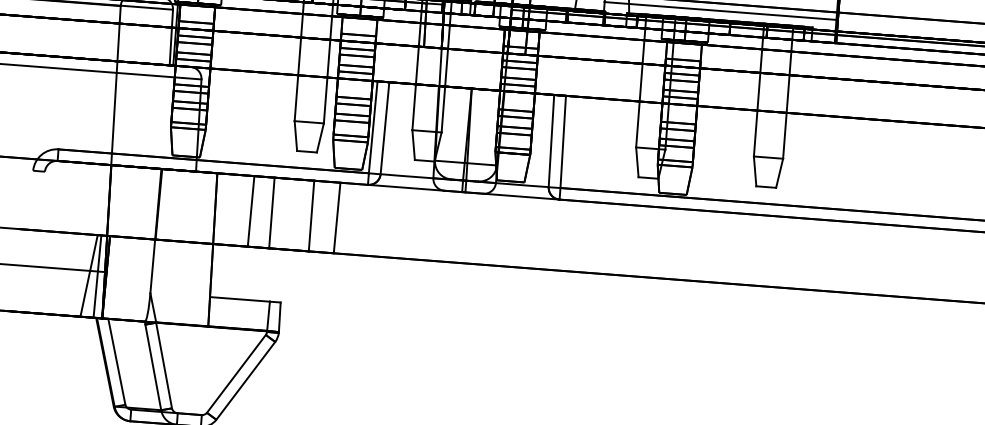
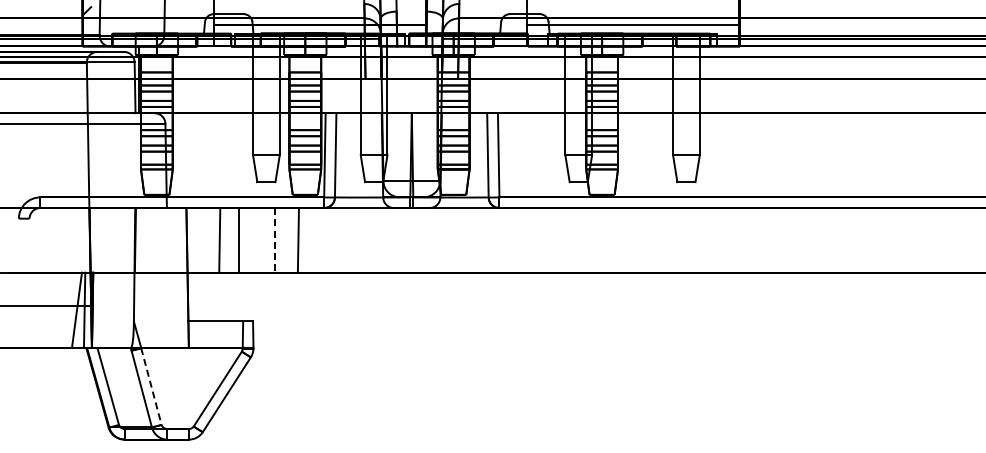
line: (312, 216) -> (275, 240), solid -> dashed
line: (164, 365) -> (151, 386), solid -> dashed

